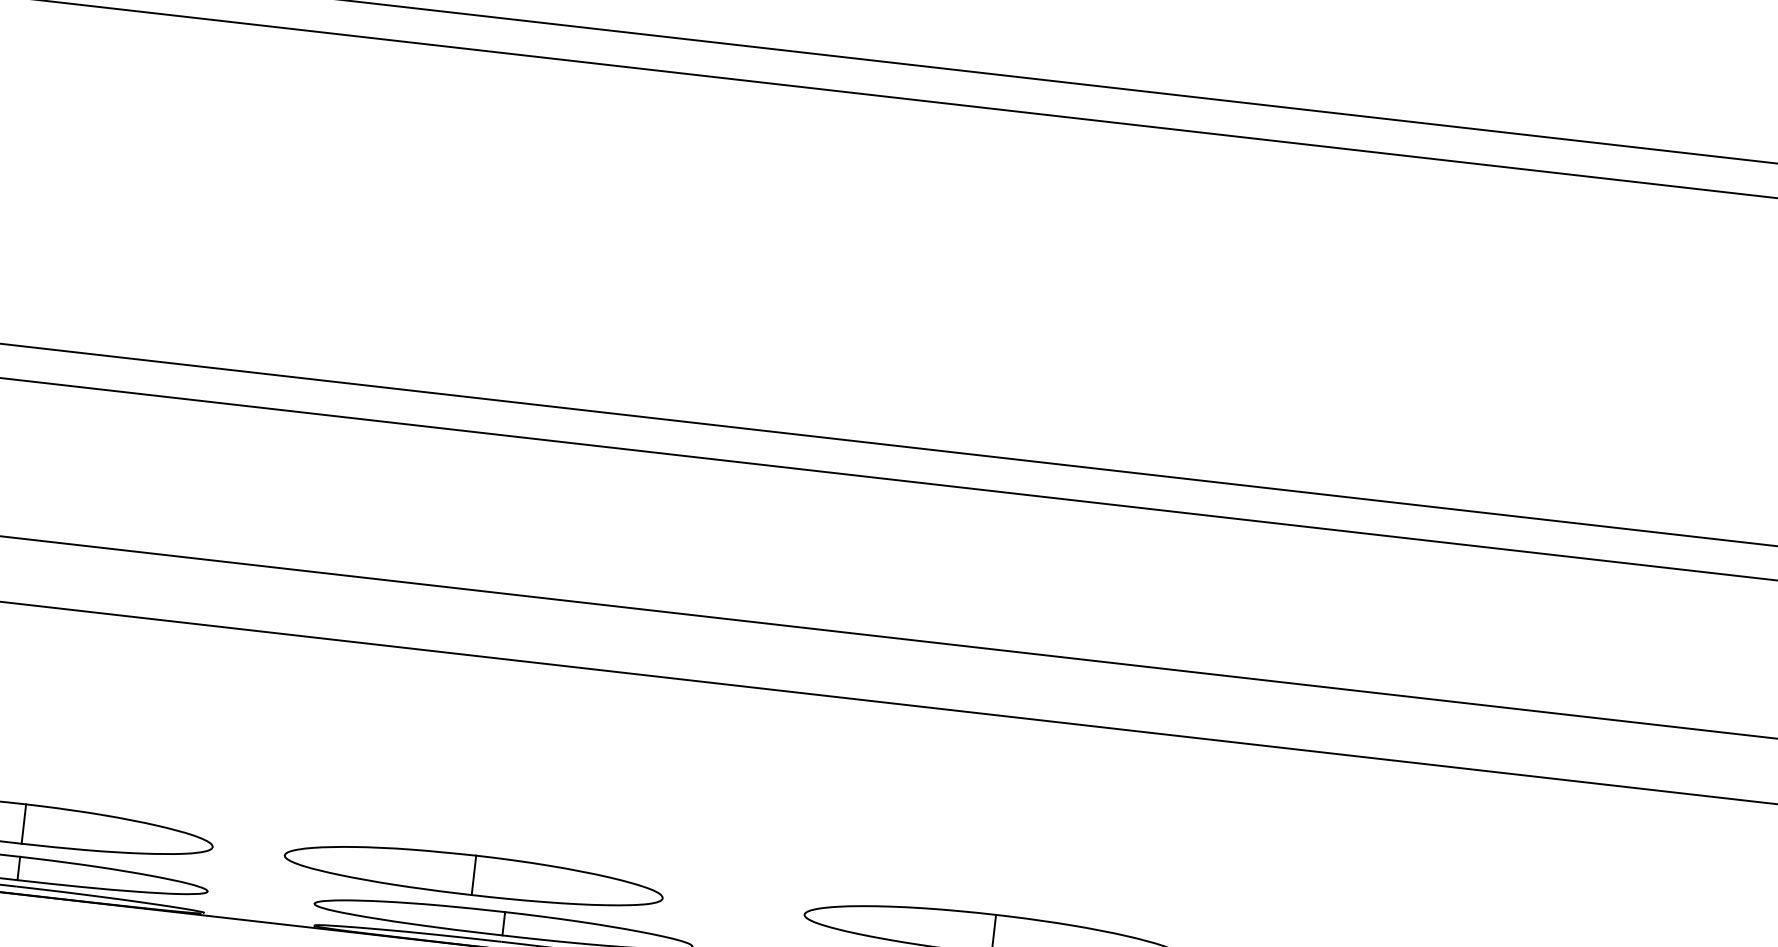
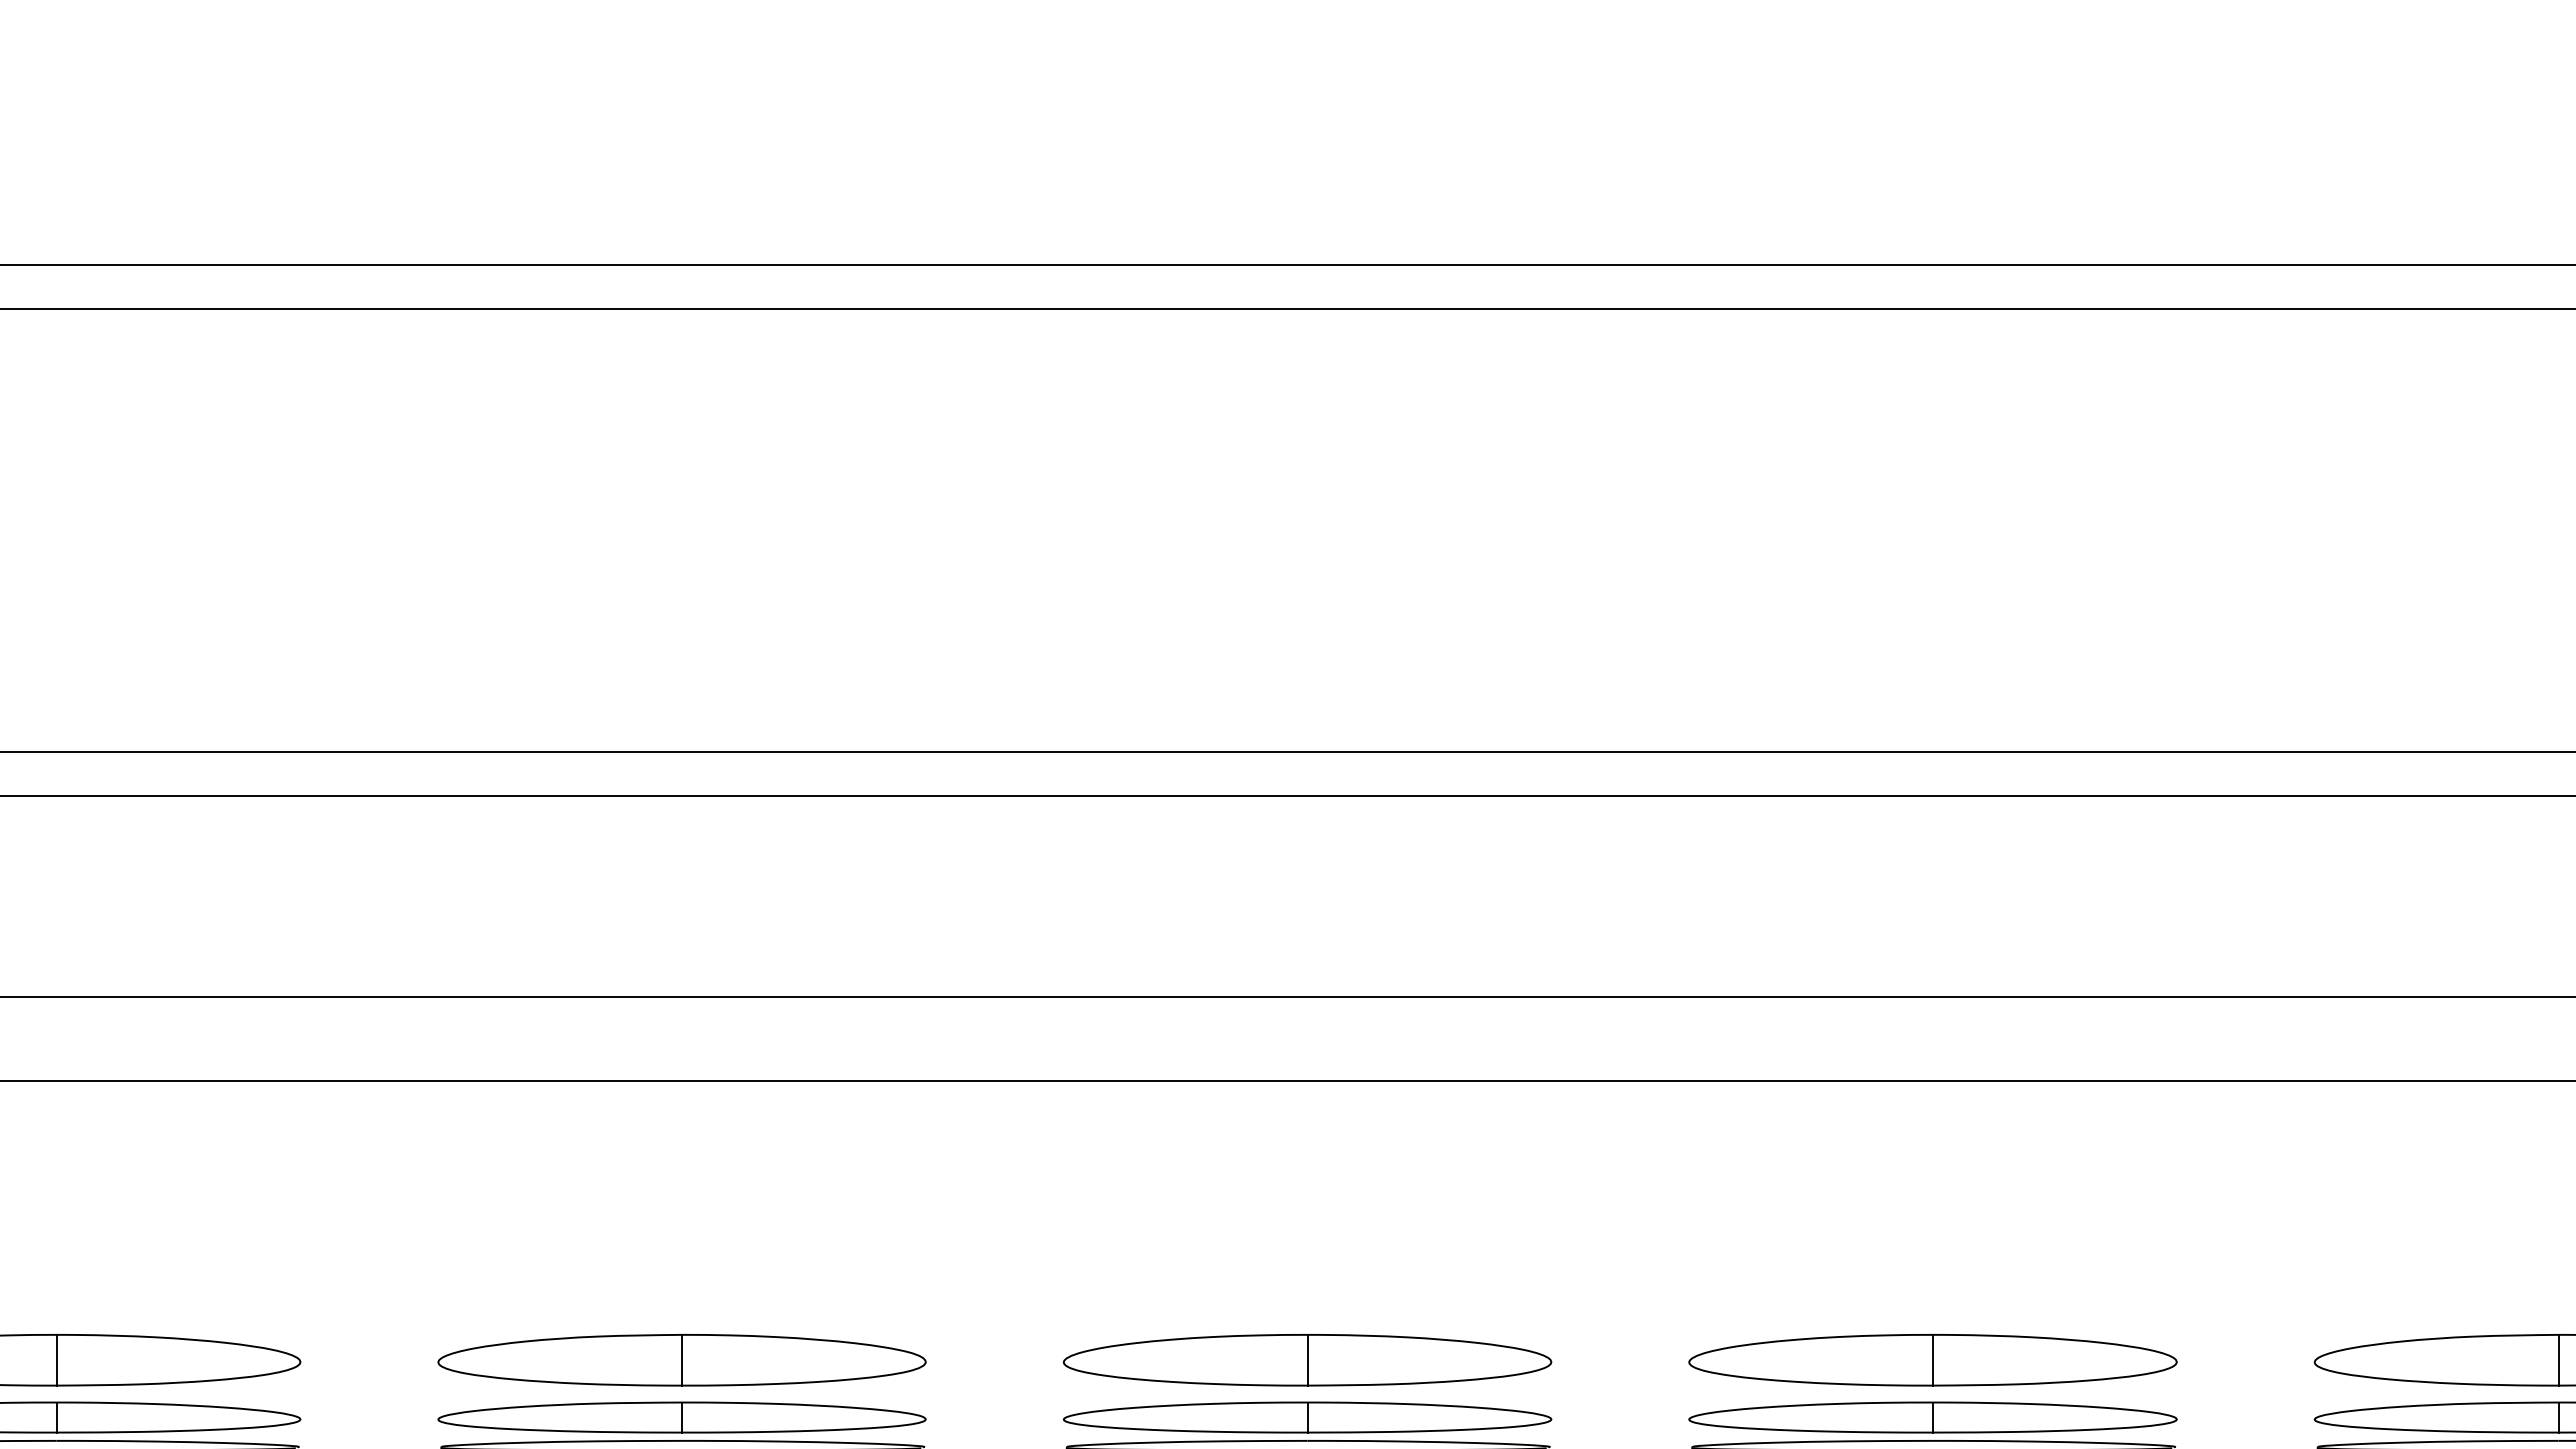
part: (473, 875) -> (681, 1360), moved

